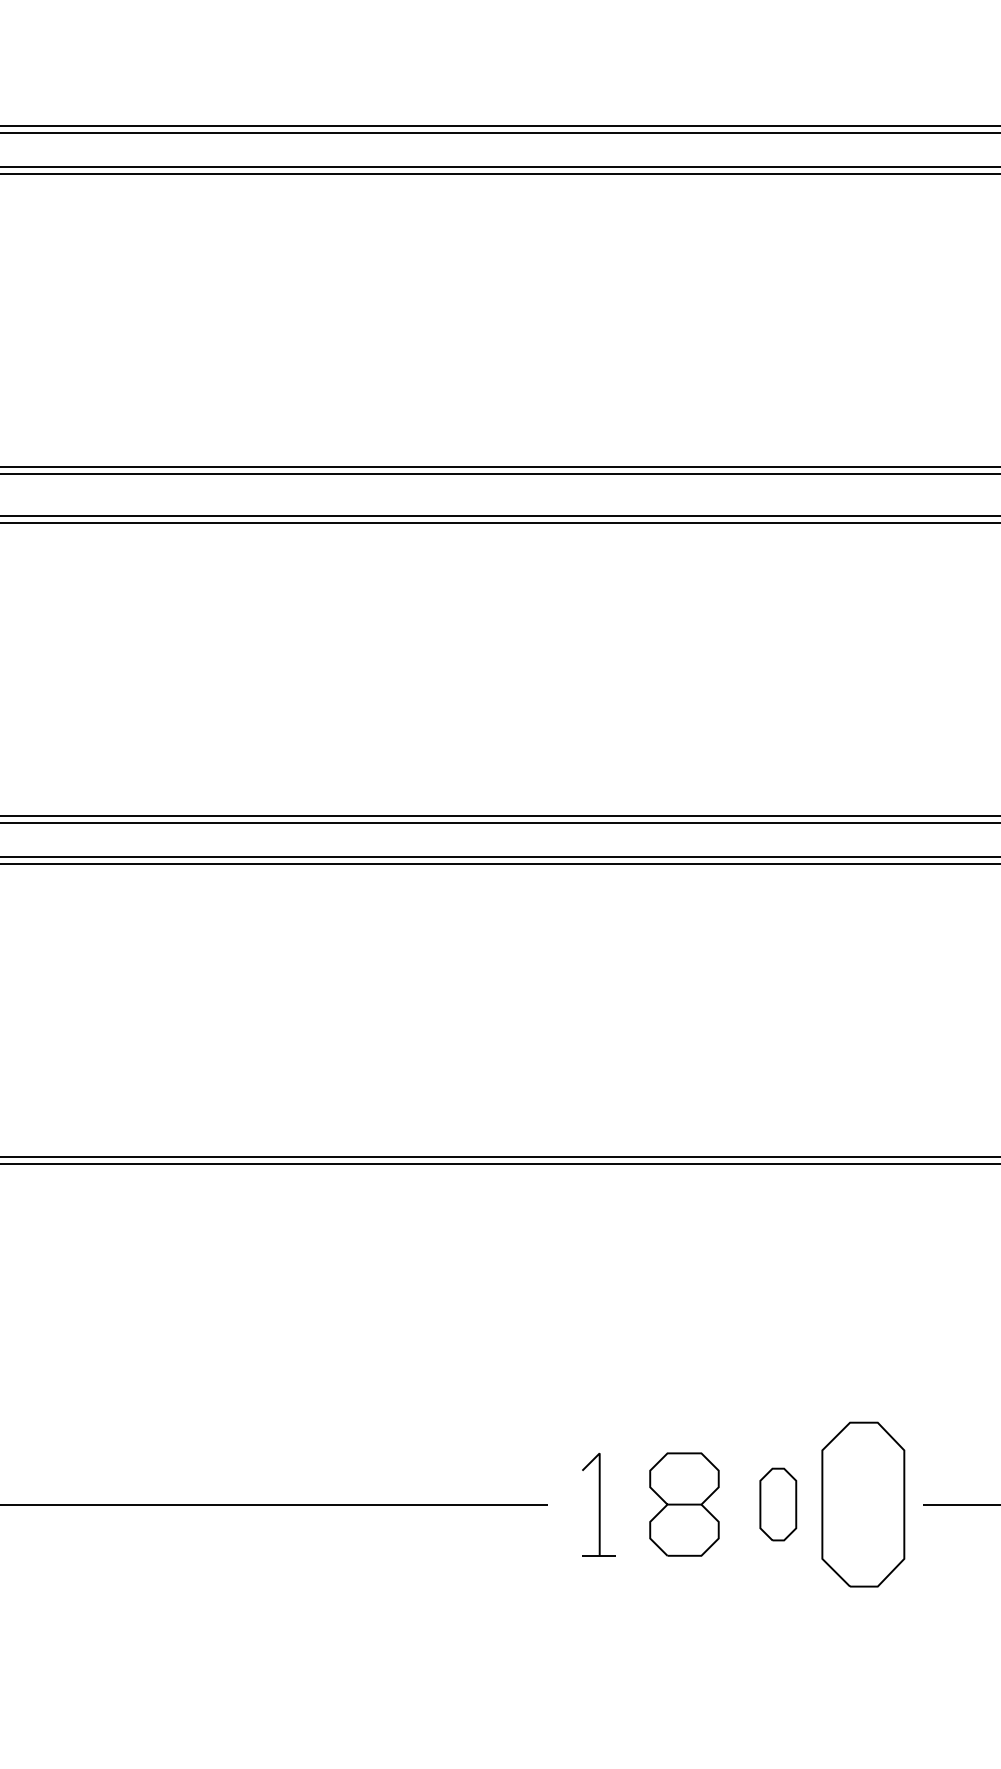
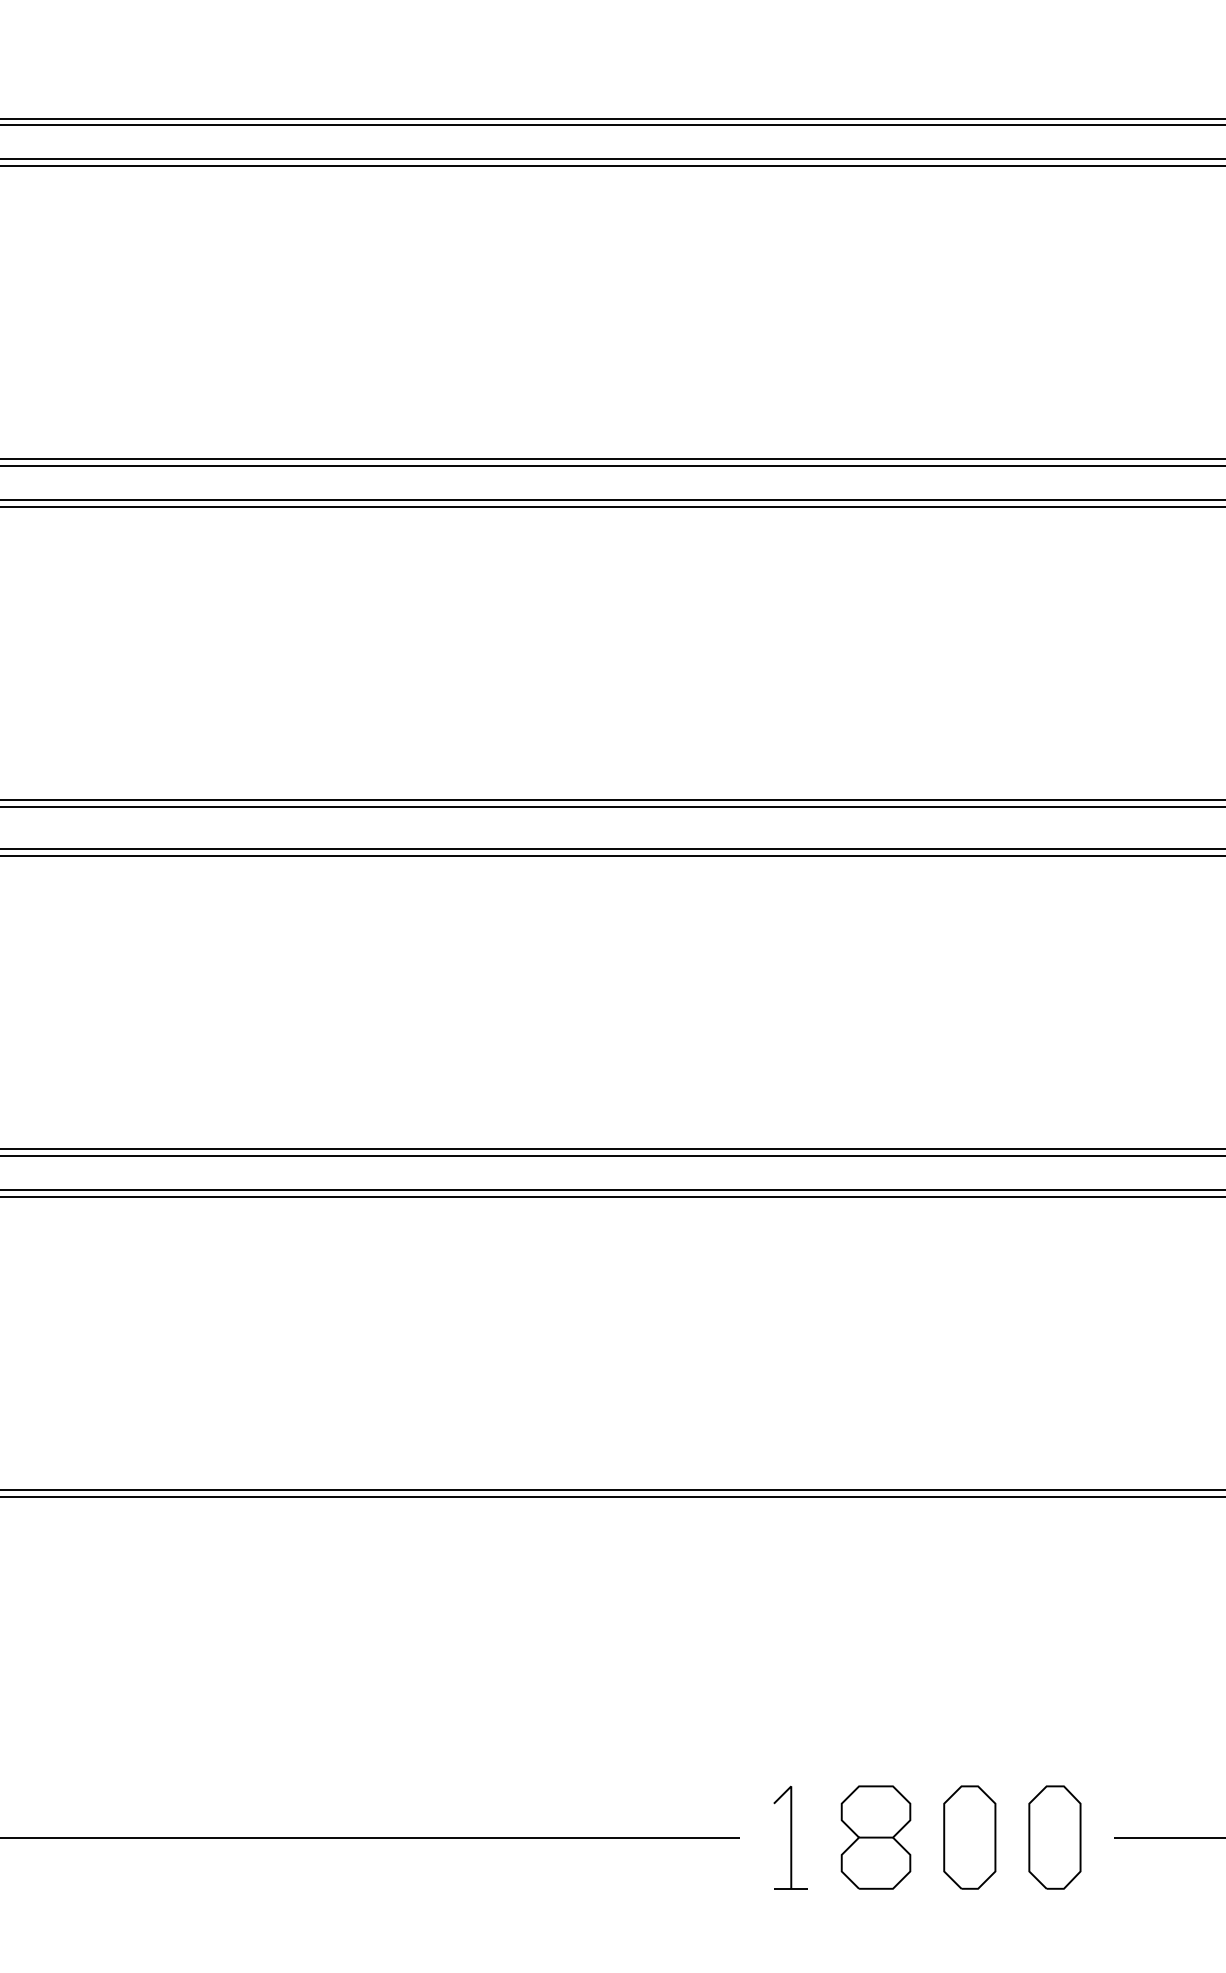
part: (777, 1504) -> (969, 1837), size x1.43
part: (862, 1504) -> (1054, 1837), size x0.62

